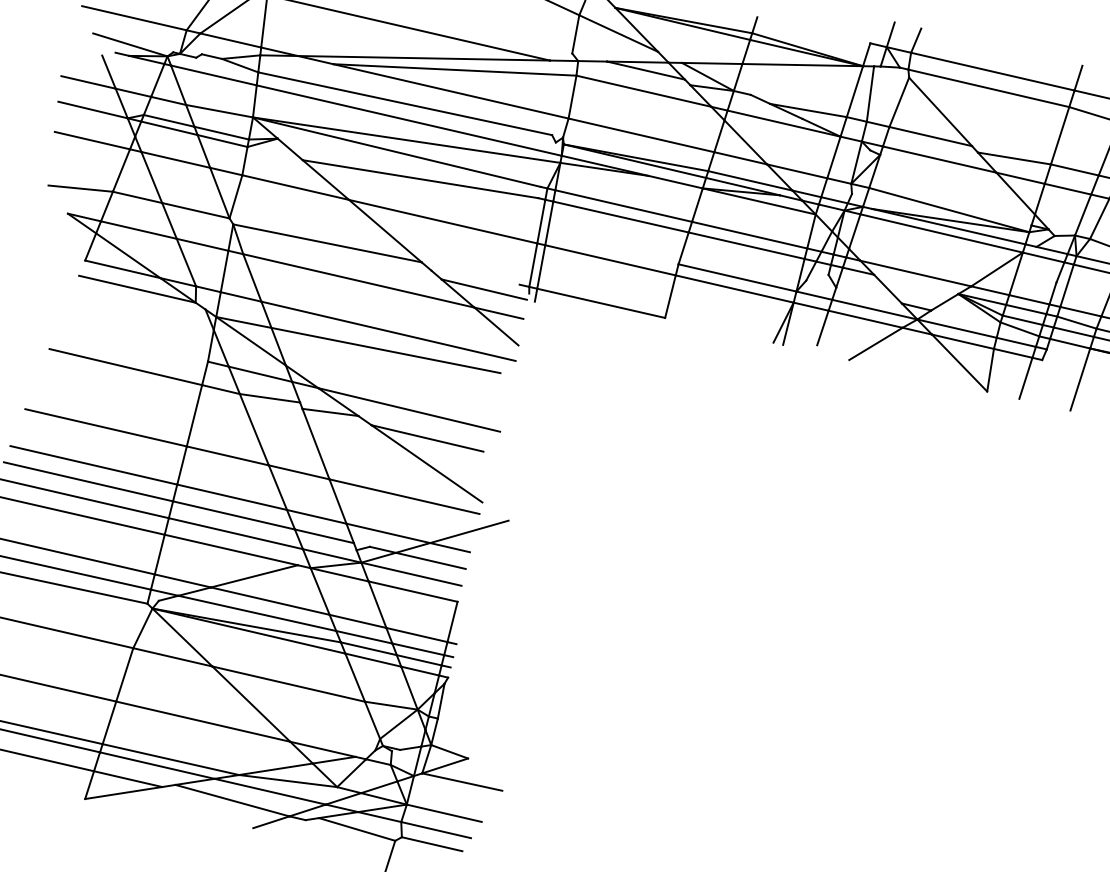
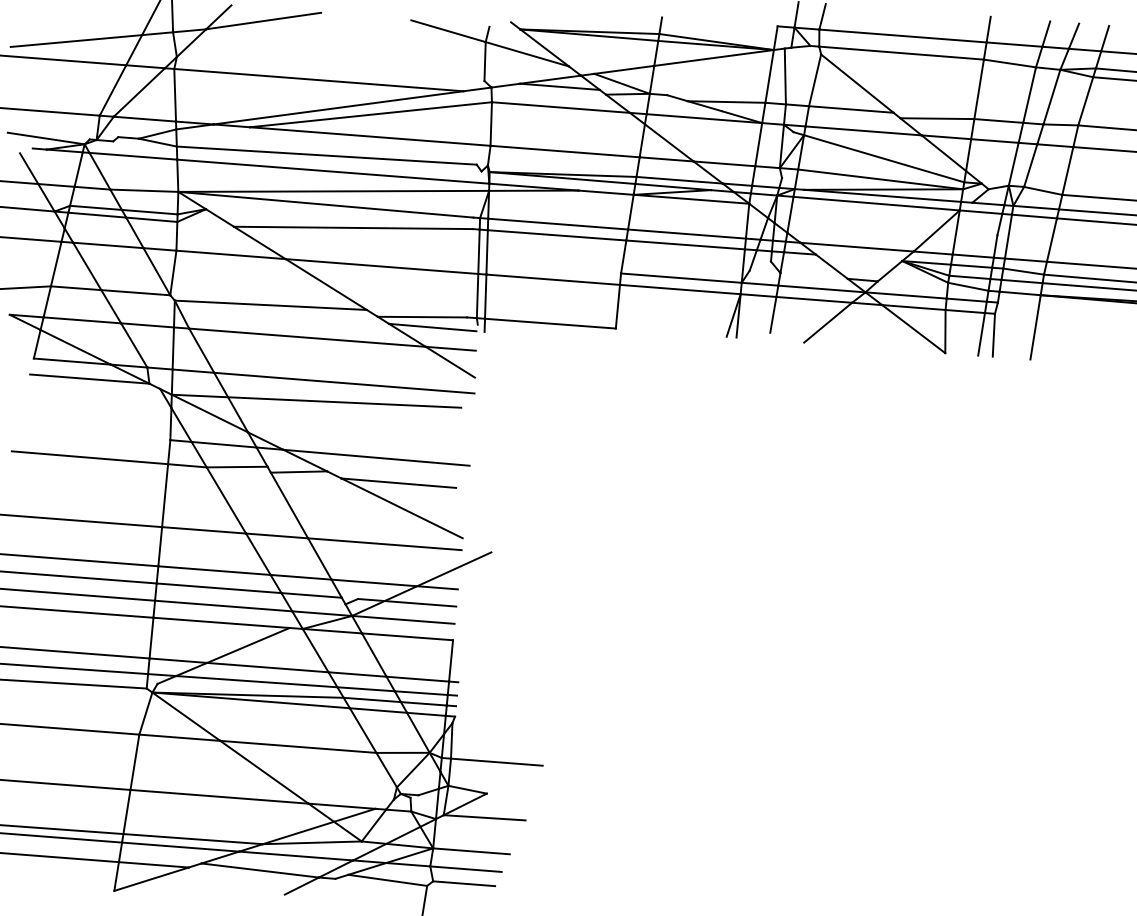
line: (956, 189) -> (884, 158), added
line: (475, 277) -> (422, 316), added
line: (1037, 380) -> (993, 334), added
line: (482, 728) -> (496, 761), added

